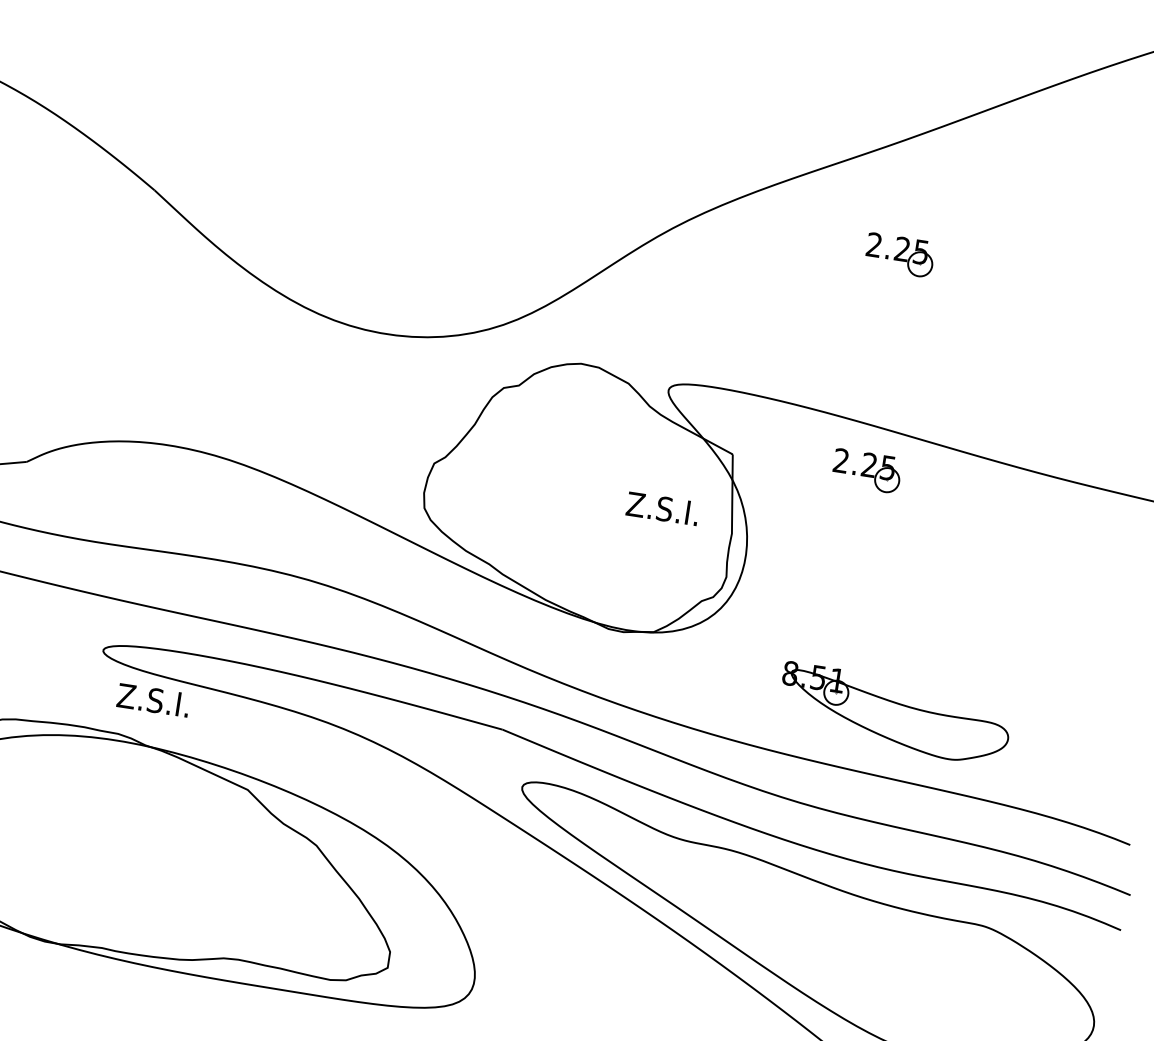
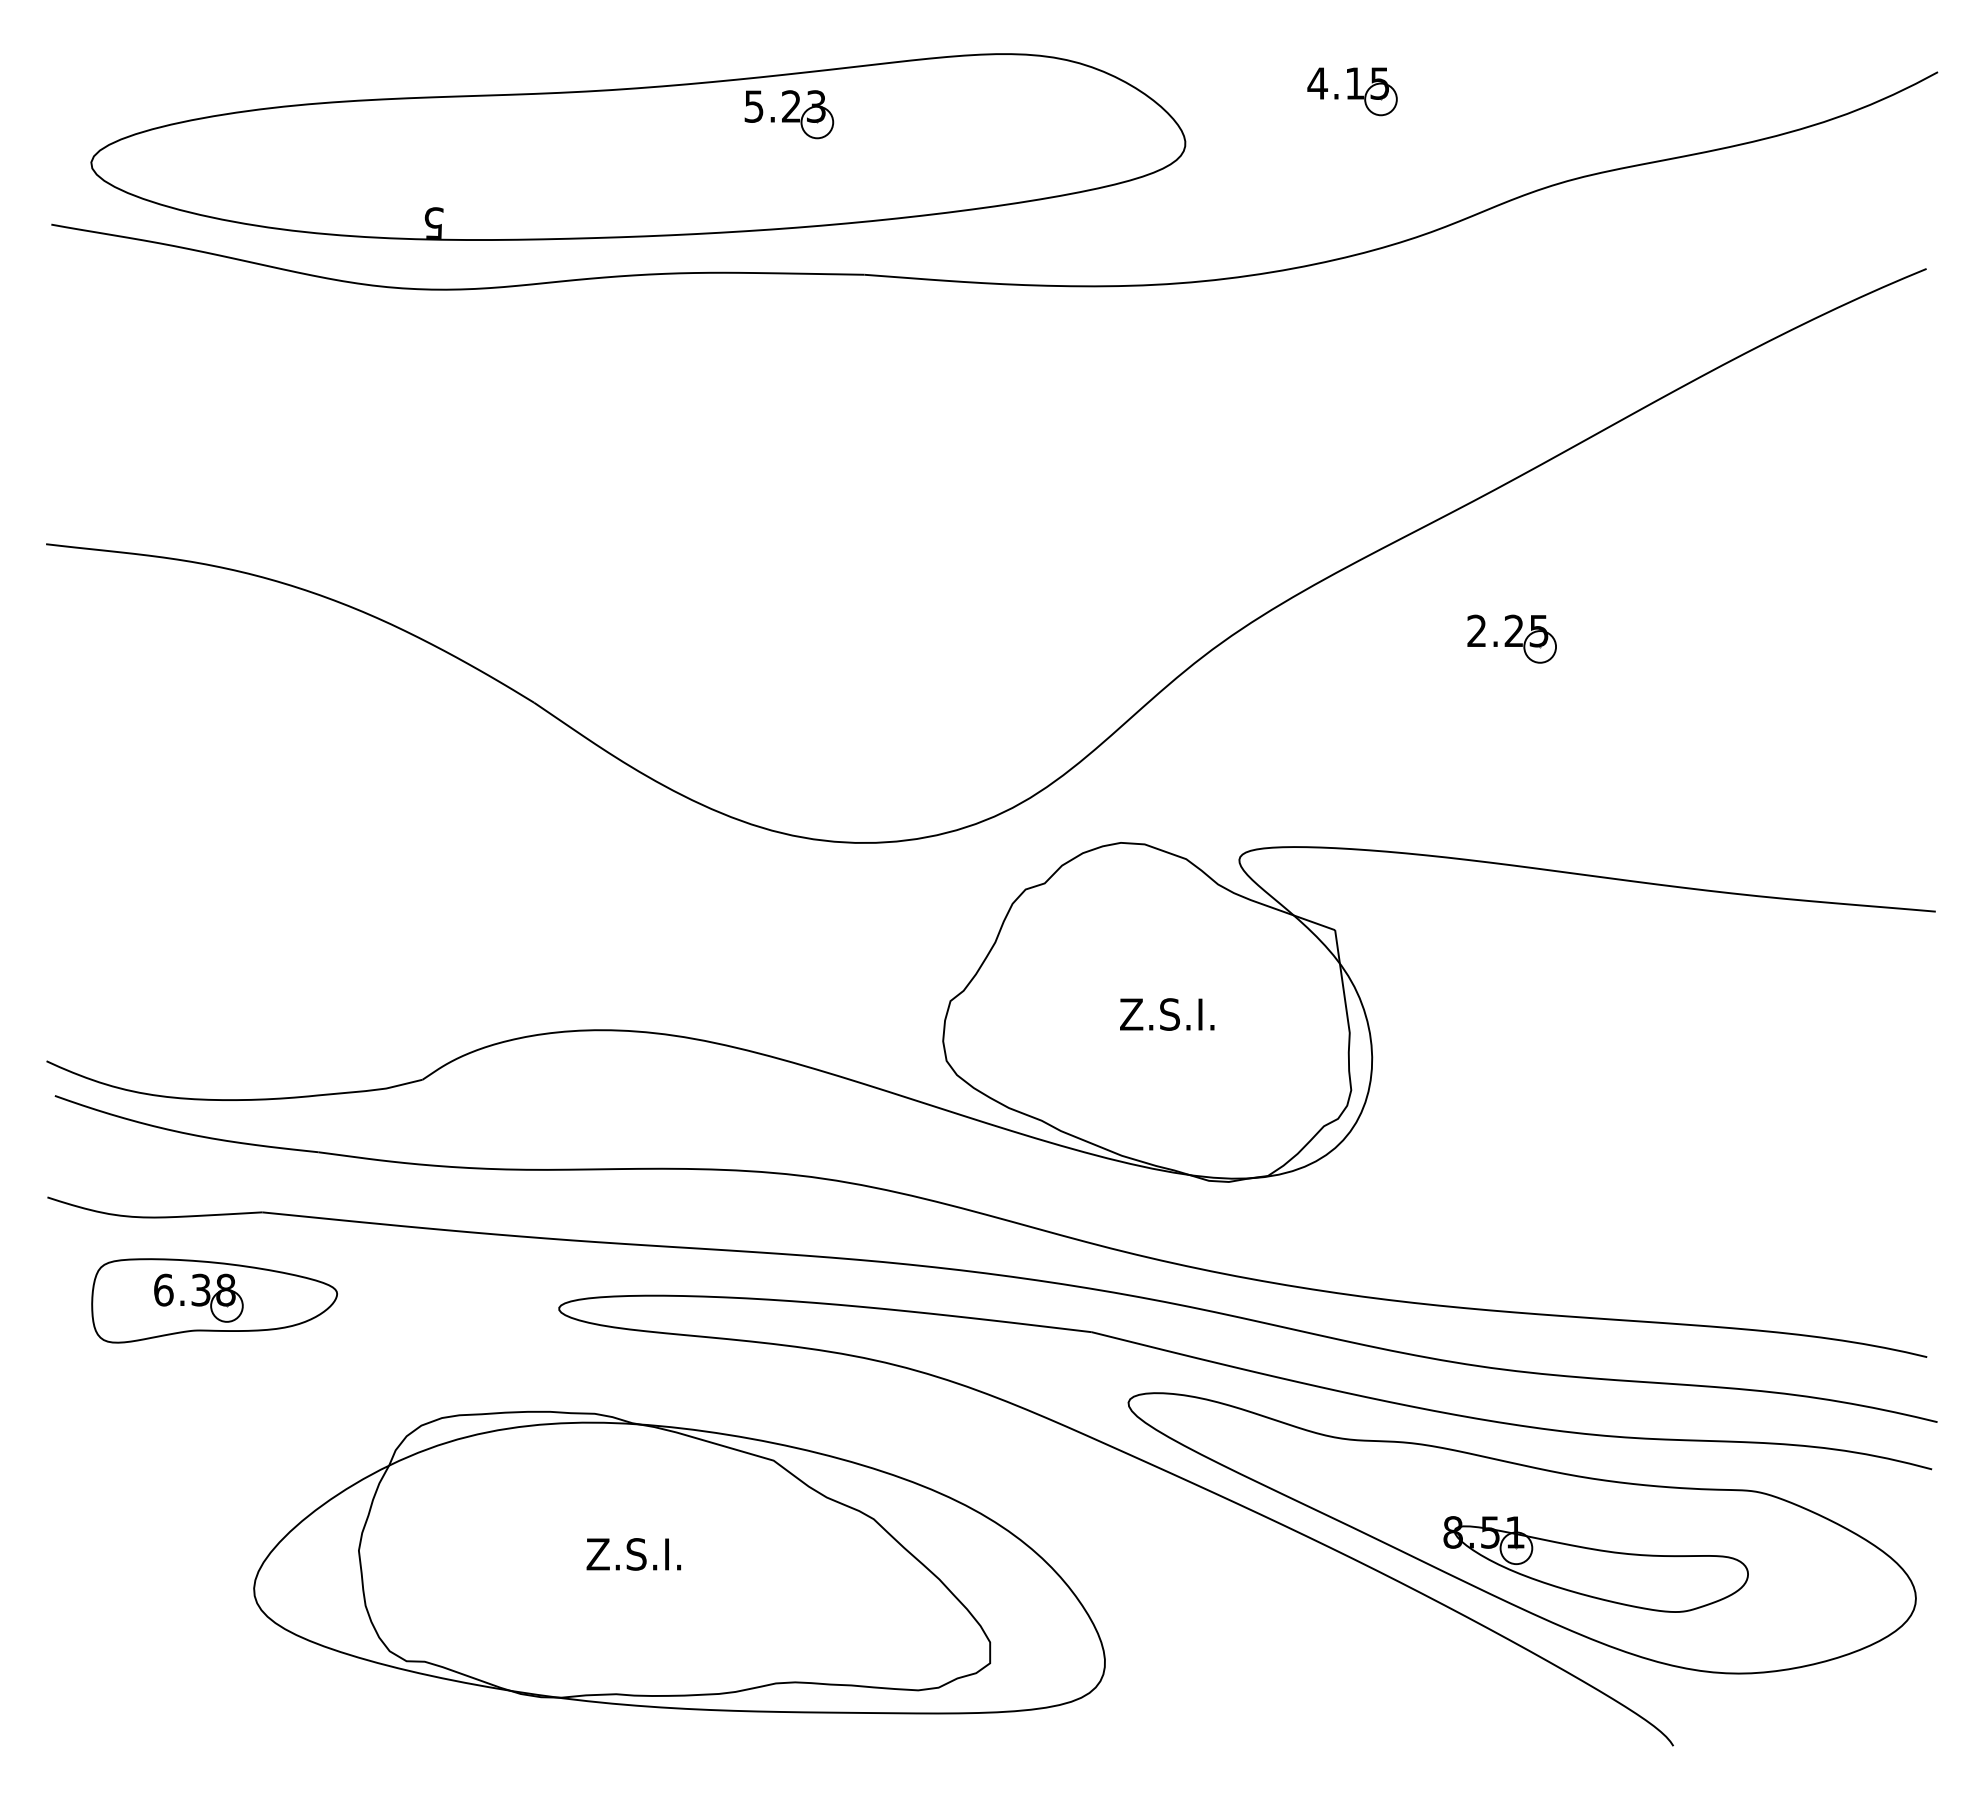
part: (866, 470) -> (1511, 924), removed
text: (662, 508) -> (1167, 1014), moved
text: (153, 700) -> (633, 1554), moved
part: (894, 714) -> (1595, 1564), moved

